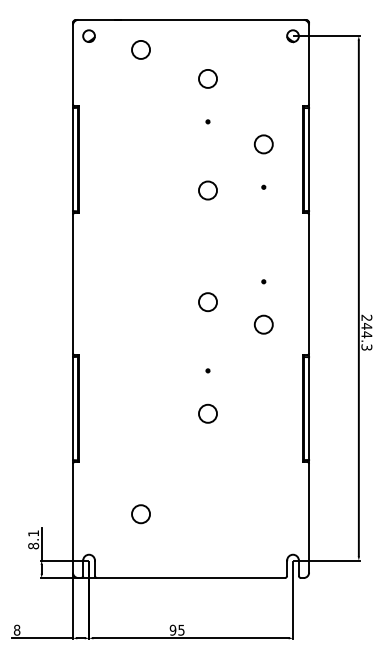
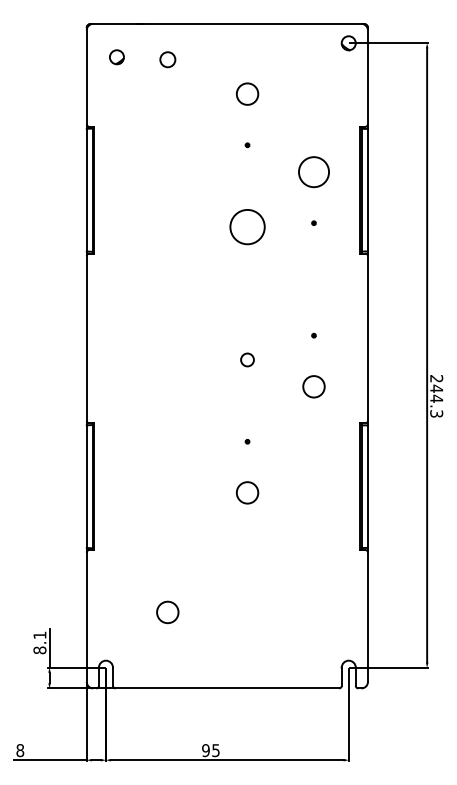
circle: (88, 36) -> (116, 57), moved
circle: (140, 49) -> (167, 59), size x0.7
circle: (263, 143) -> (313, 171), size x1.4
circle: (207, 190) -> (247, 226), size x1.6
circle: (207, 301) -> (247, 359), size x0.6

